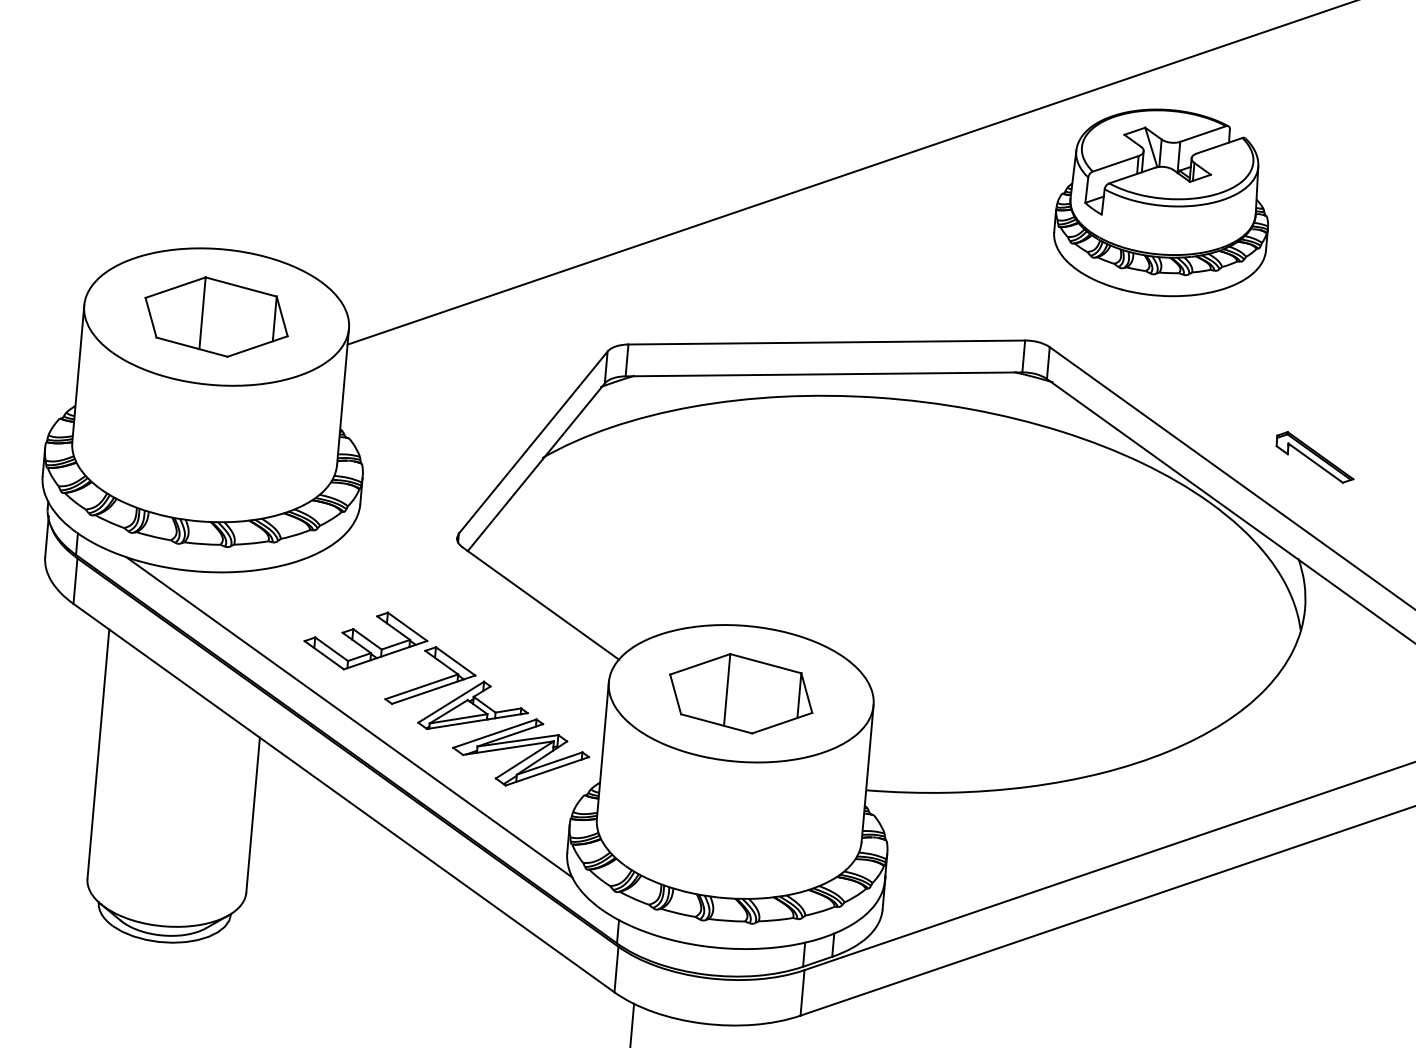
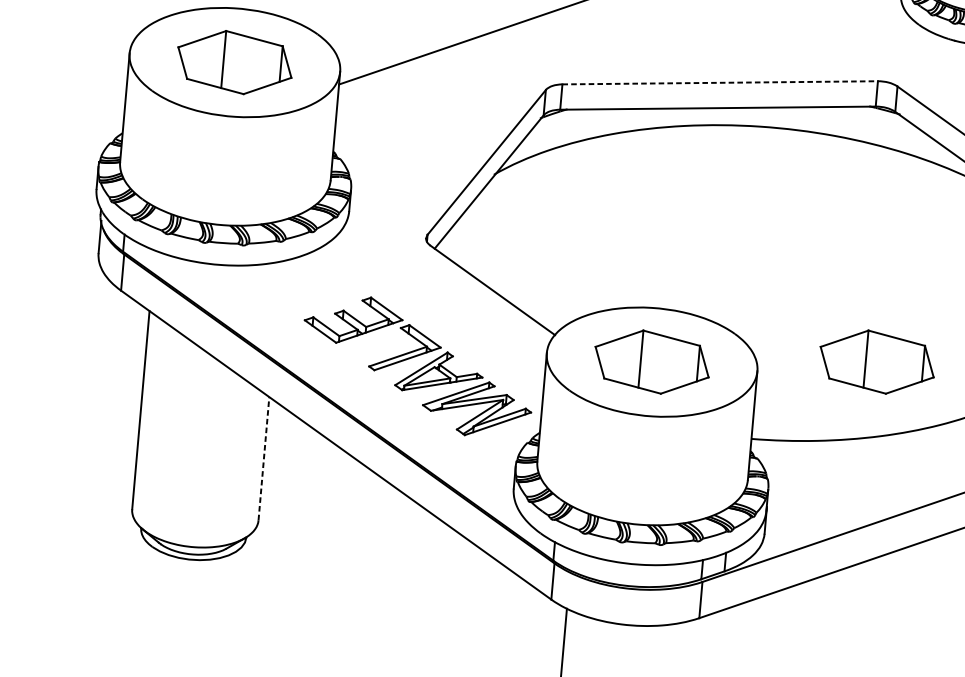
line: (827, 342) -> (720, 82), solid -> dashed
part: (1024, 693) -> (877, 361), added
line: (349, 717) -> (340, 381), removed
line: (253, 815) -> (264, 458), solid -> dashed

